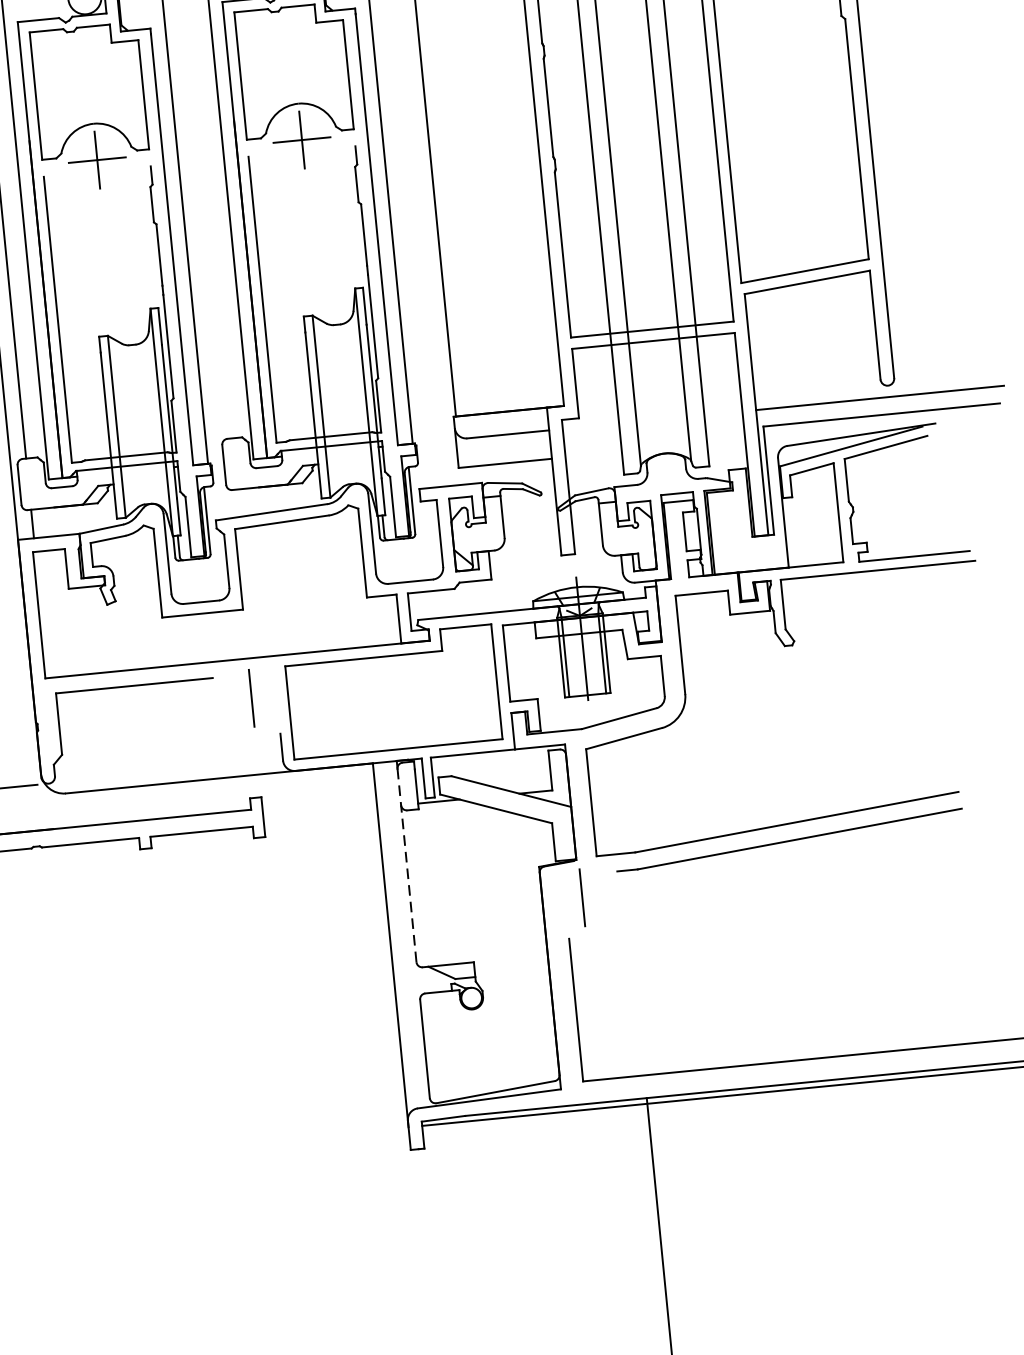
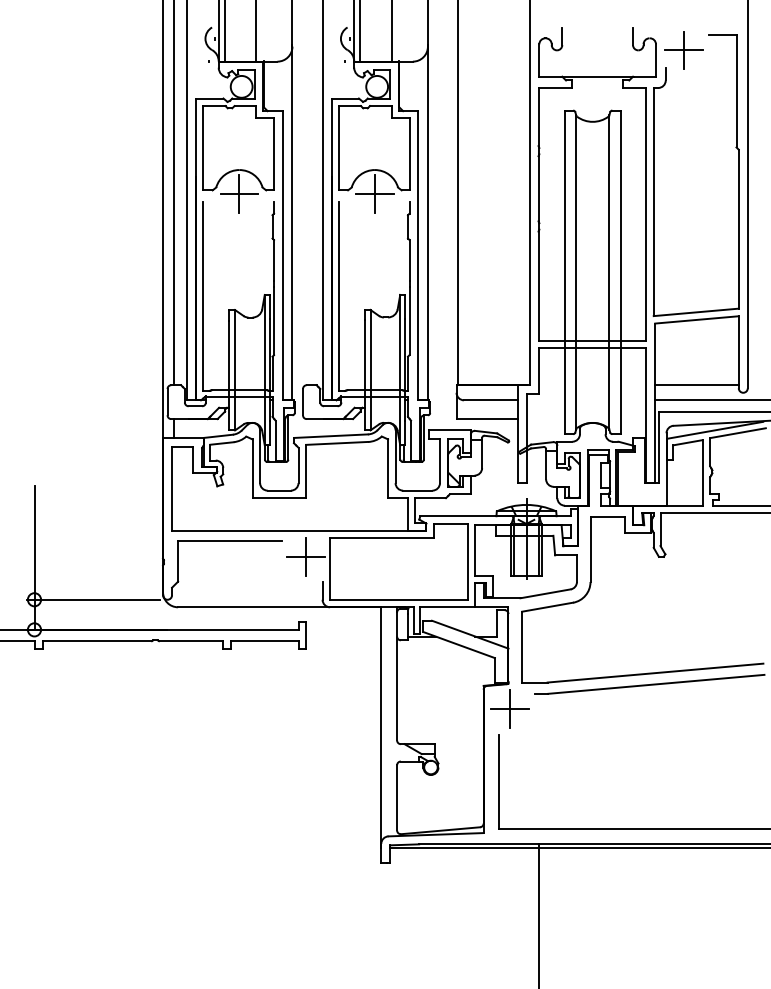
line: (816, 381) -> (696, 385), added
line: (250, 697) -> (305, 556), added
line: (407, 865) -> (397, 676), dashed -> solid
line: (581, 897) -> (509, 708), added

